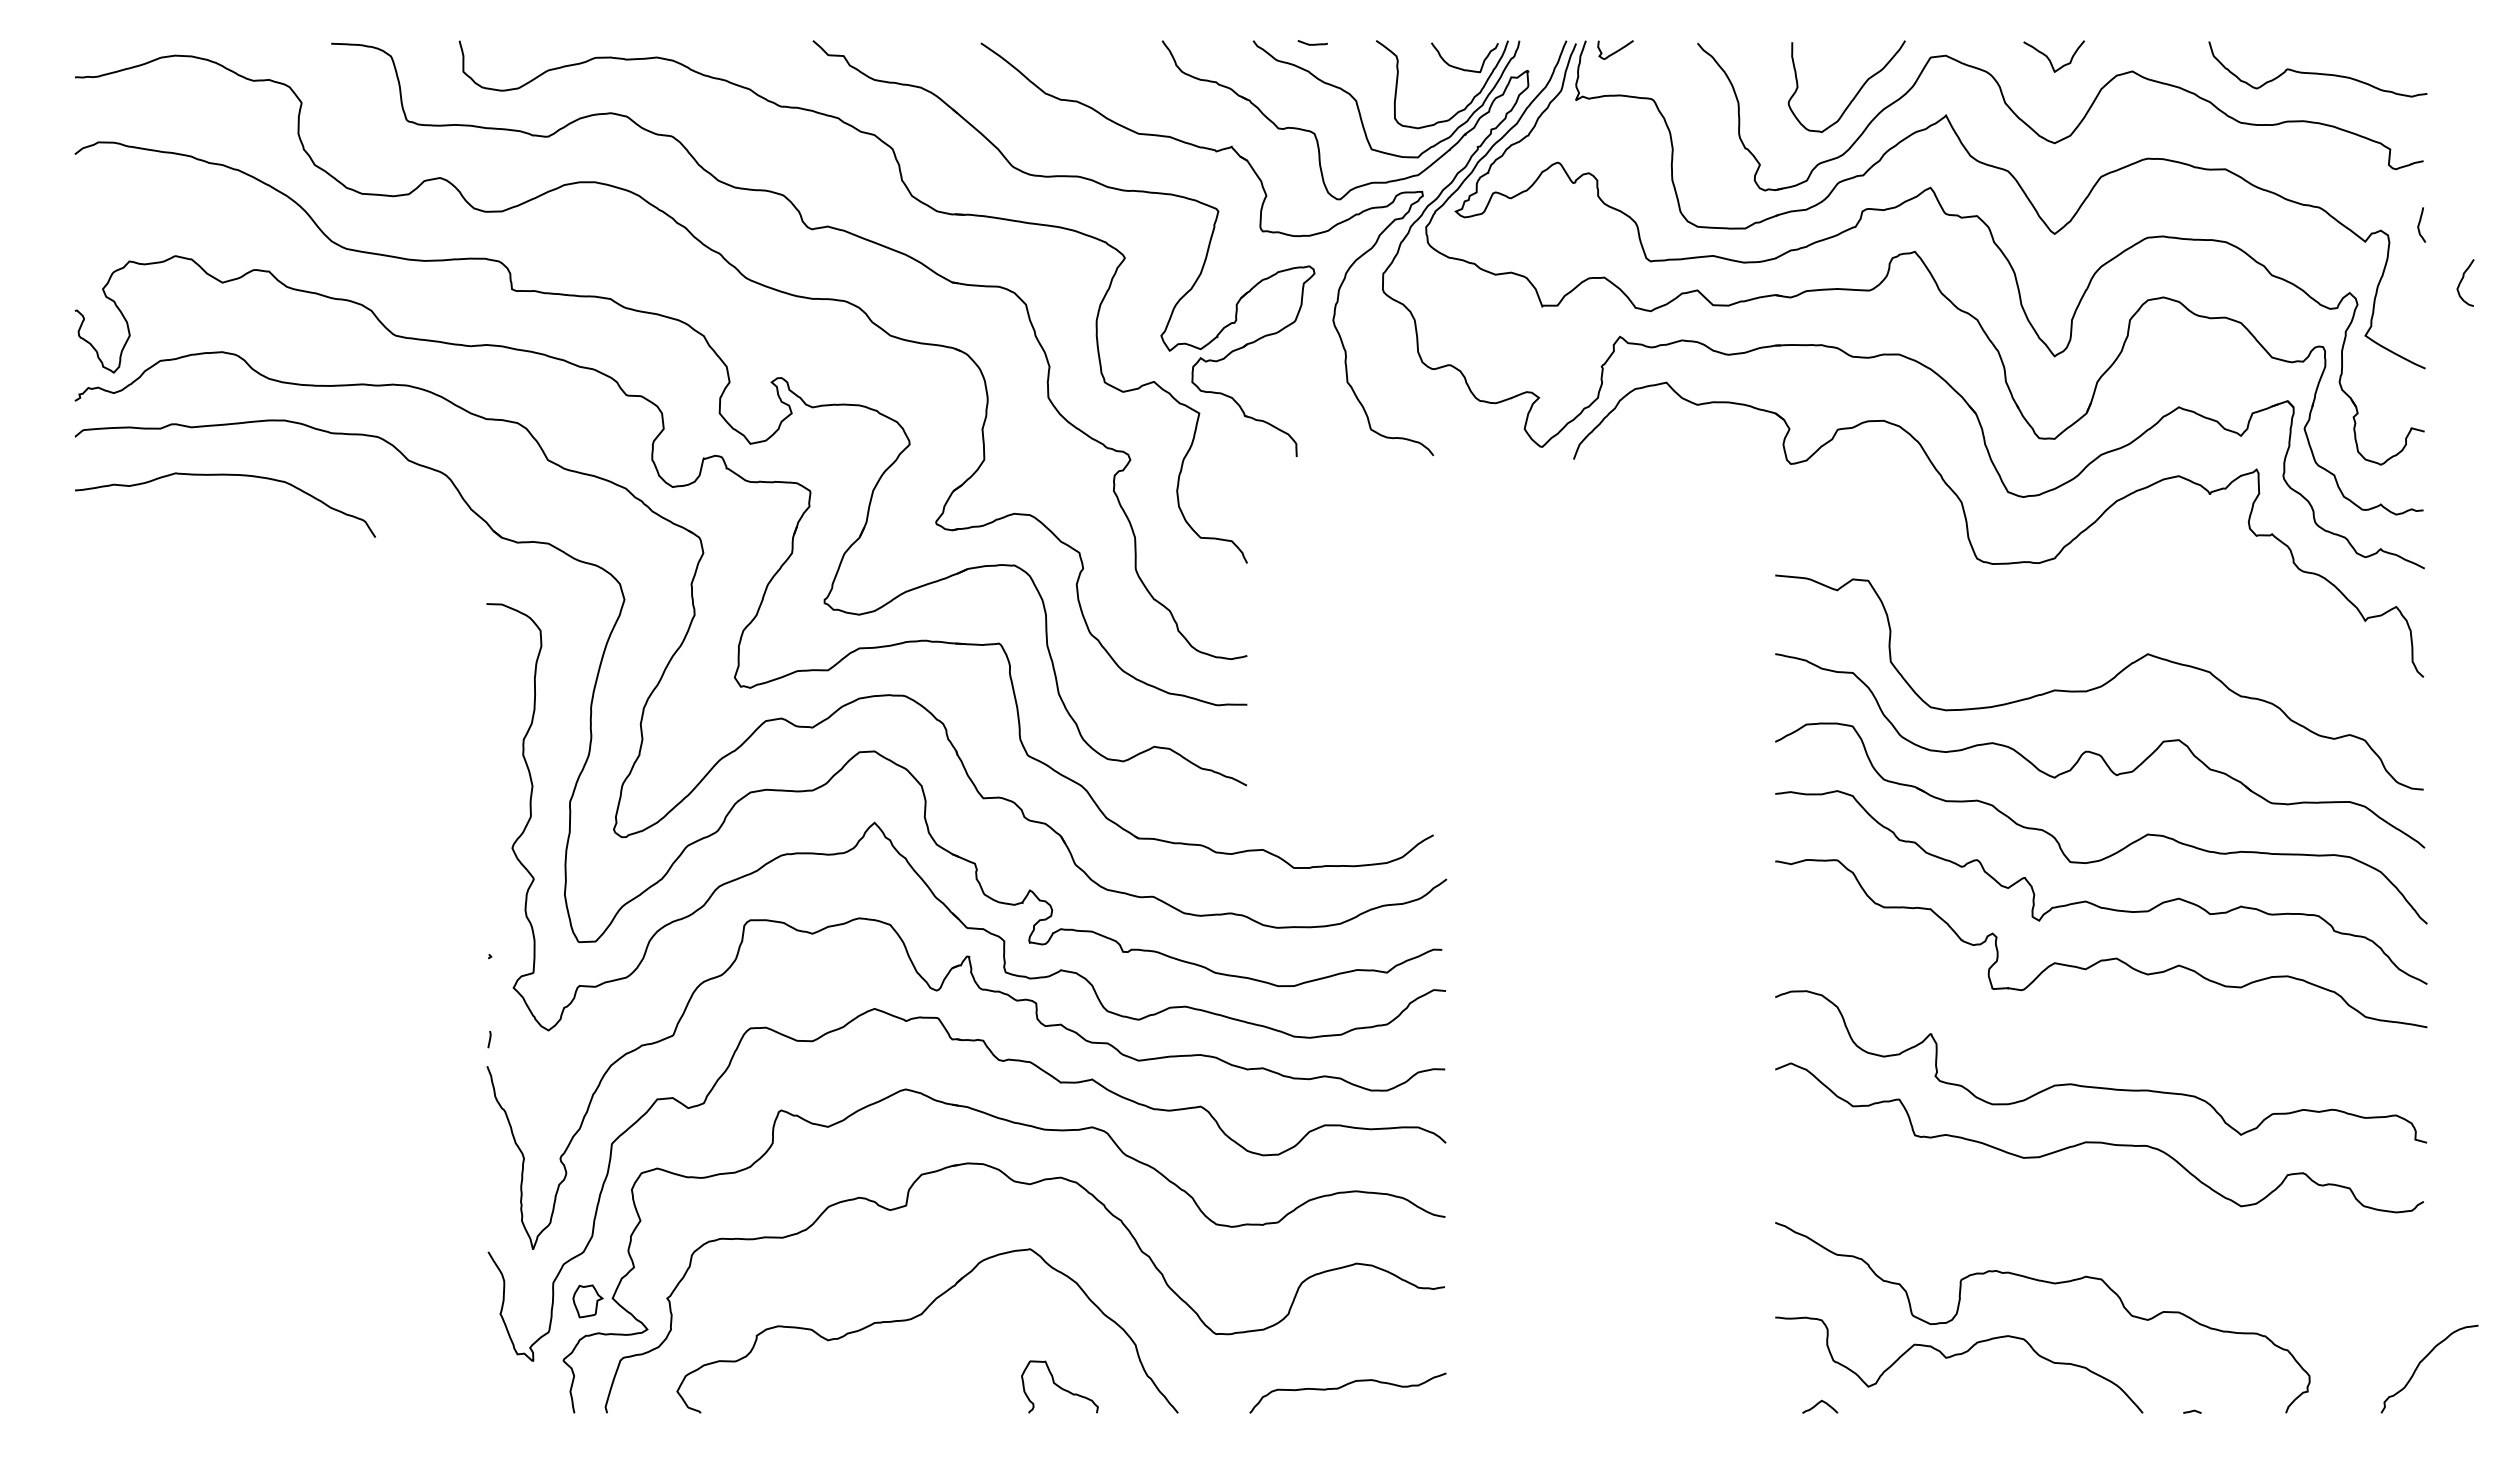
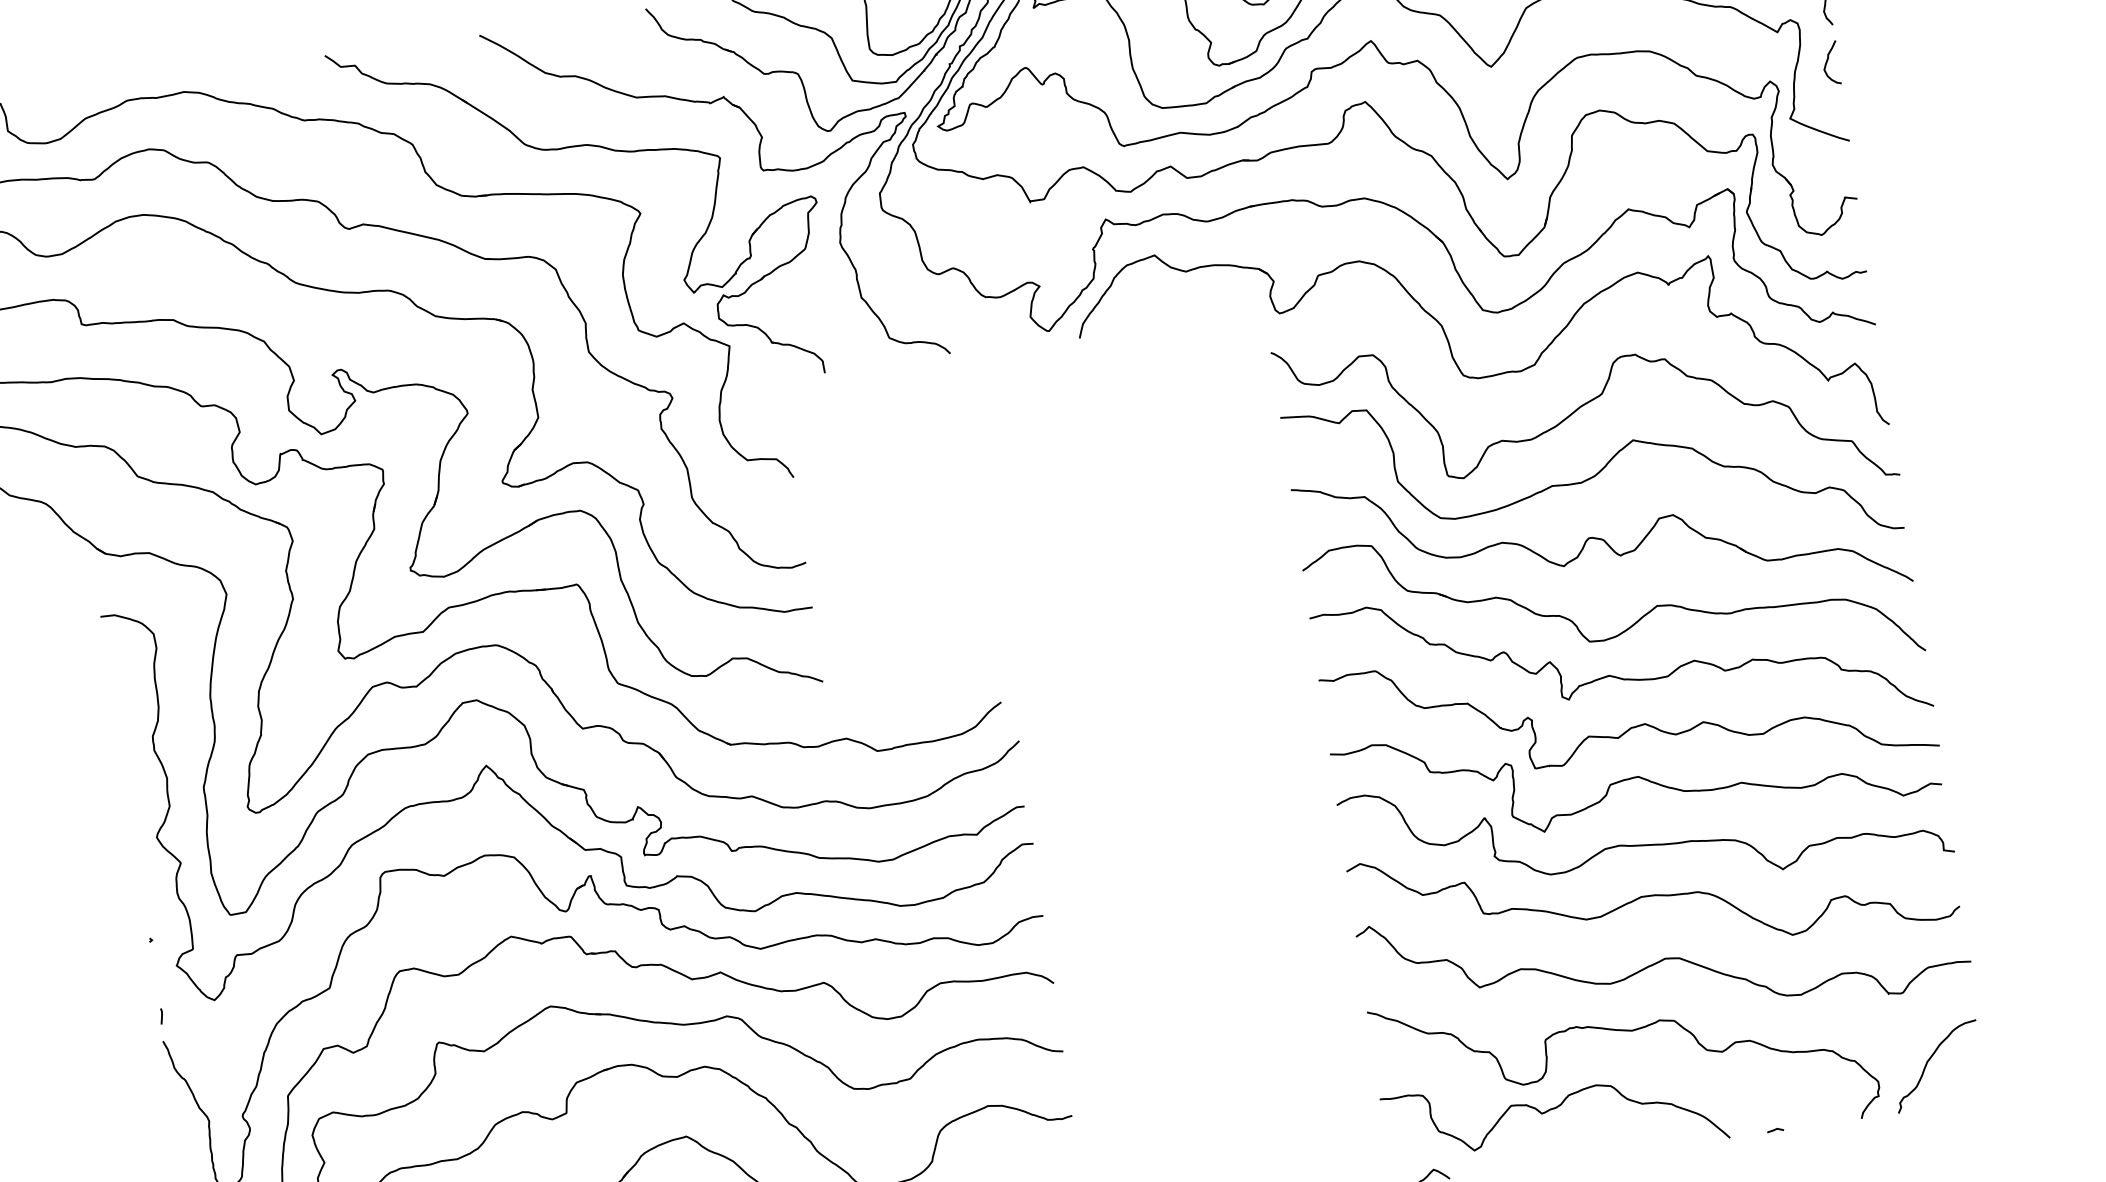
curve: (2462, 280) -> (1827, 61), moved
curve: (2097, 611) -> (1581, 407), added
curve: (2100, 1012) -> (1637, 775), added
curve: (2101, 1211) -> (1665, 958), added
curve: (2422, 1361) -> (1929, 1060), moved

